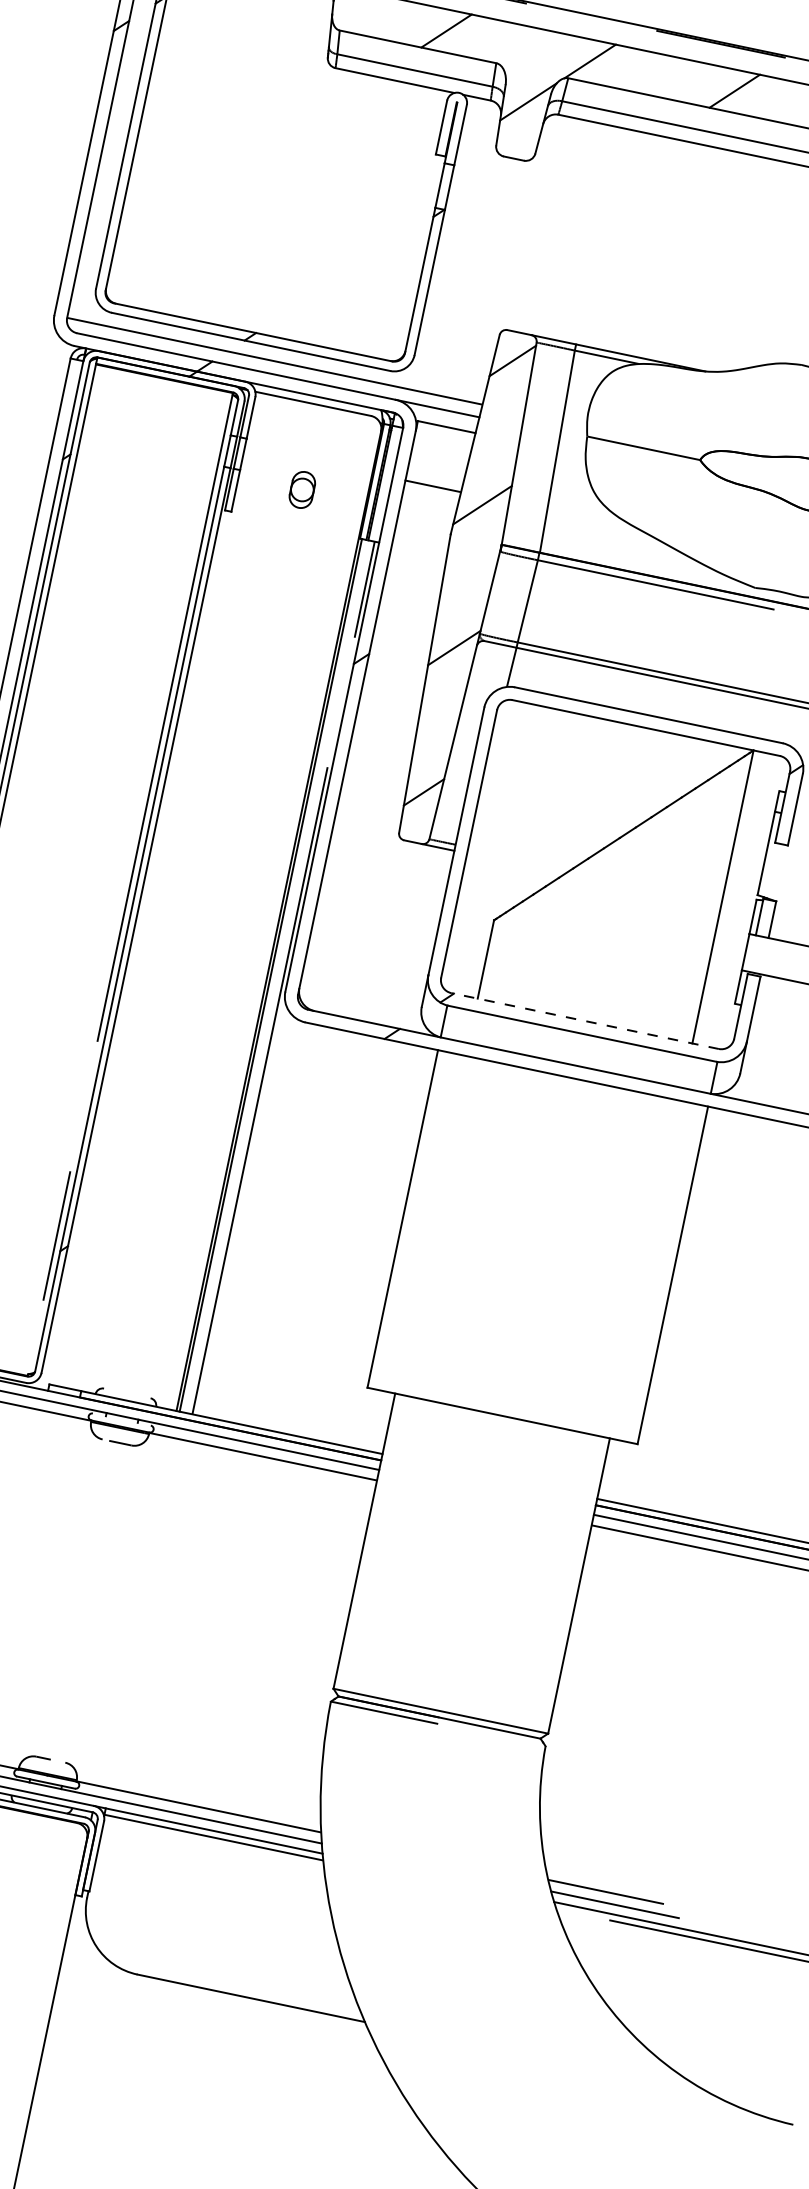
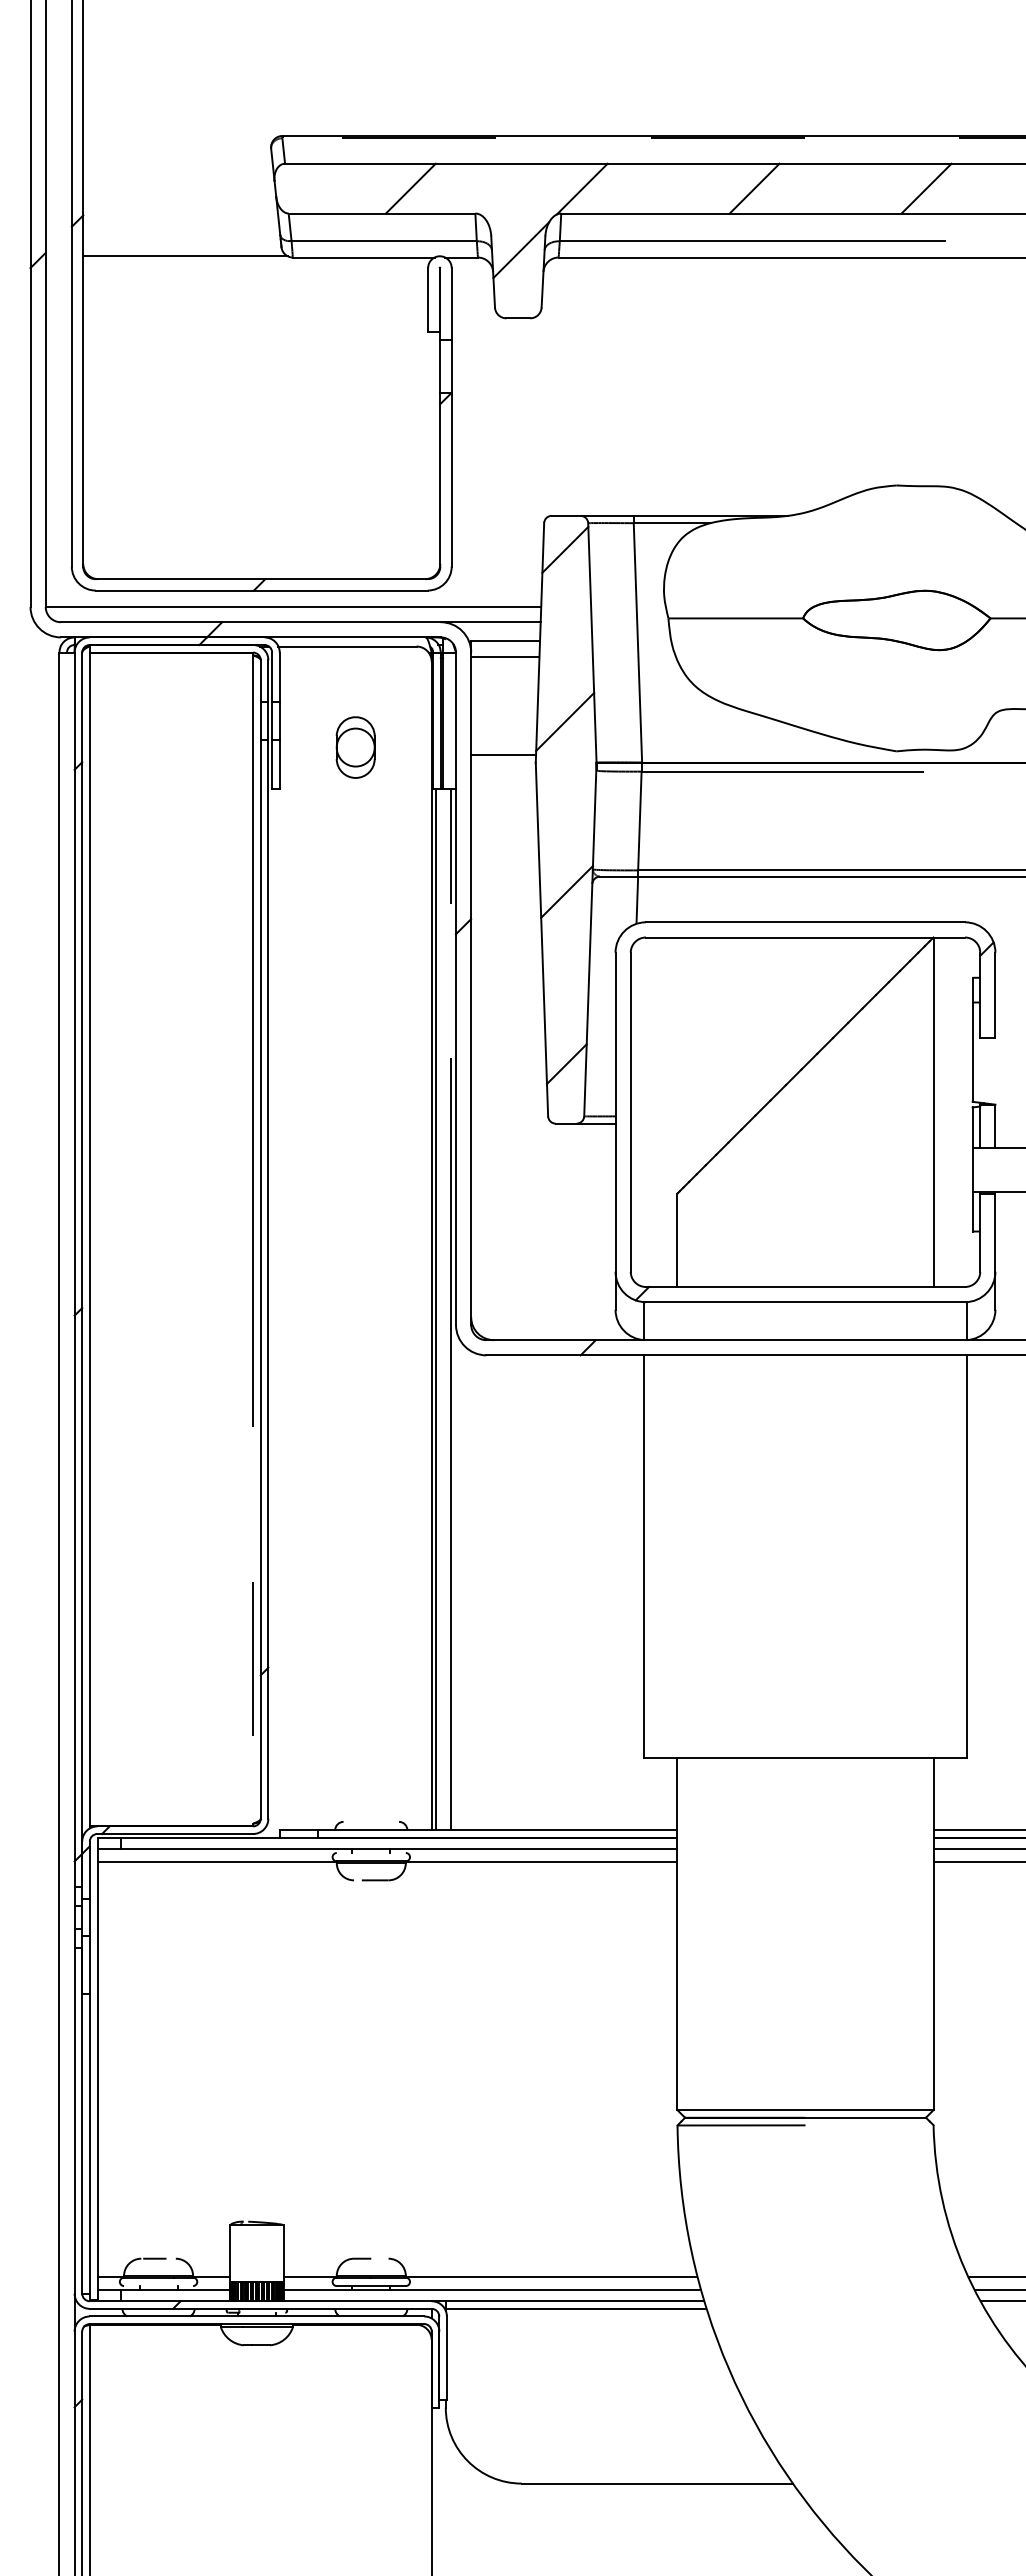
line: (245, 48) -> (185, 256), added
line: (443, 439) -> (505, 656), added
line: (432, 486) -> (503, 755), moved
part: (302, 489) -> (355, 747), size x1.43
line: (584, 1021) -> (805, 1287), dashed -> solid

